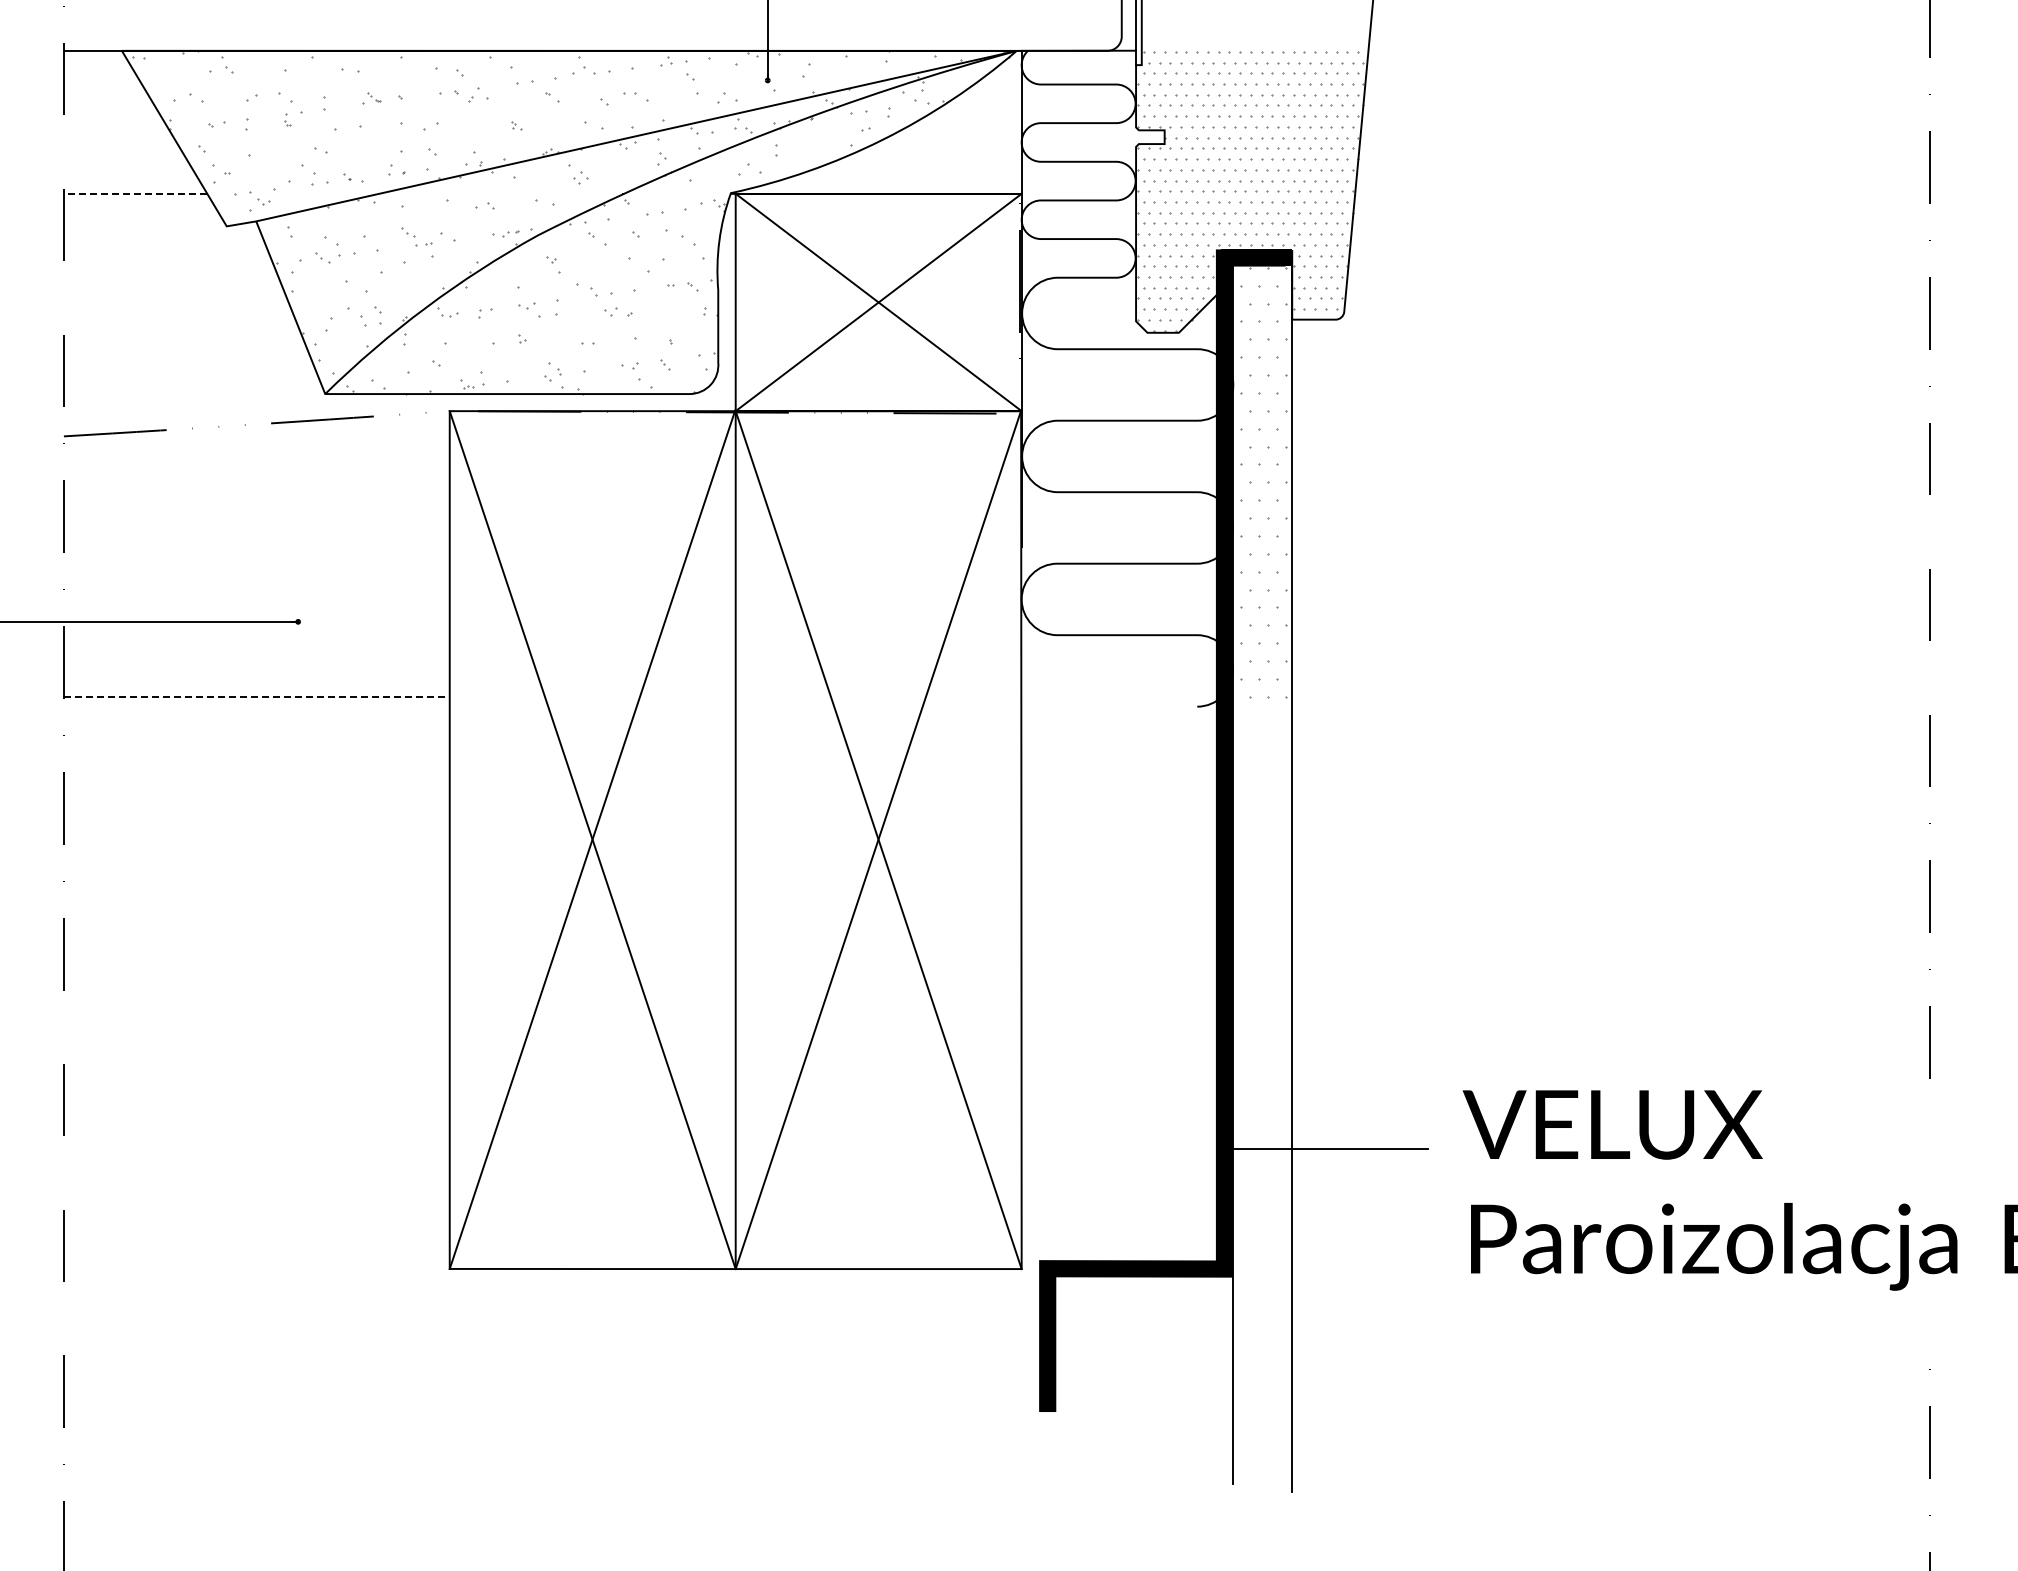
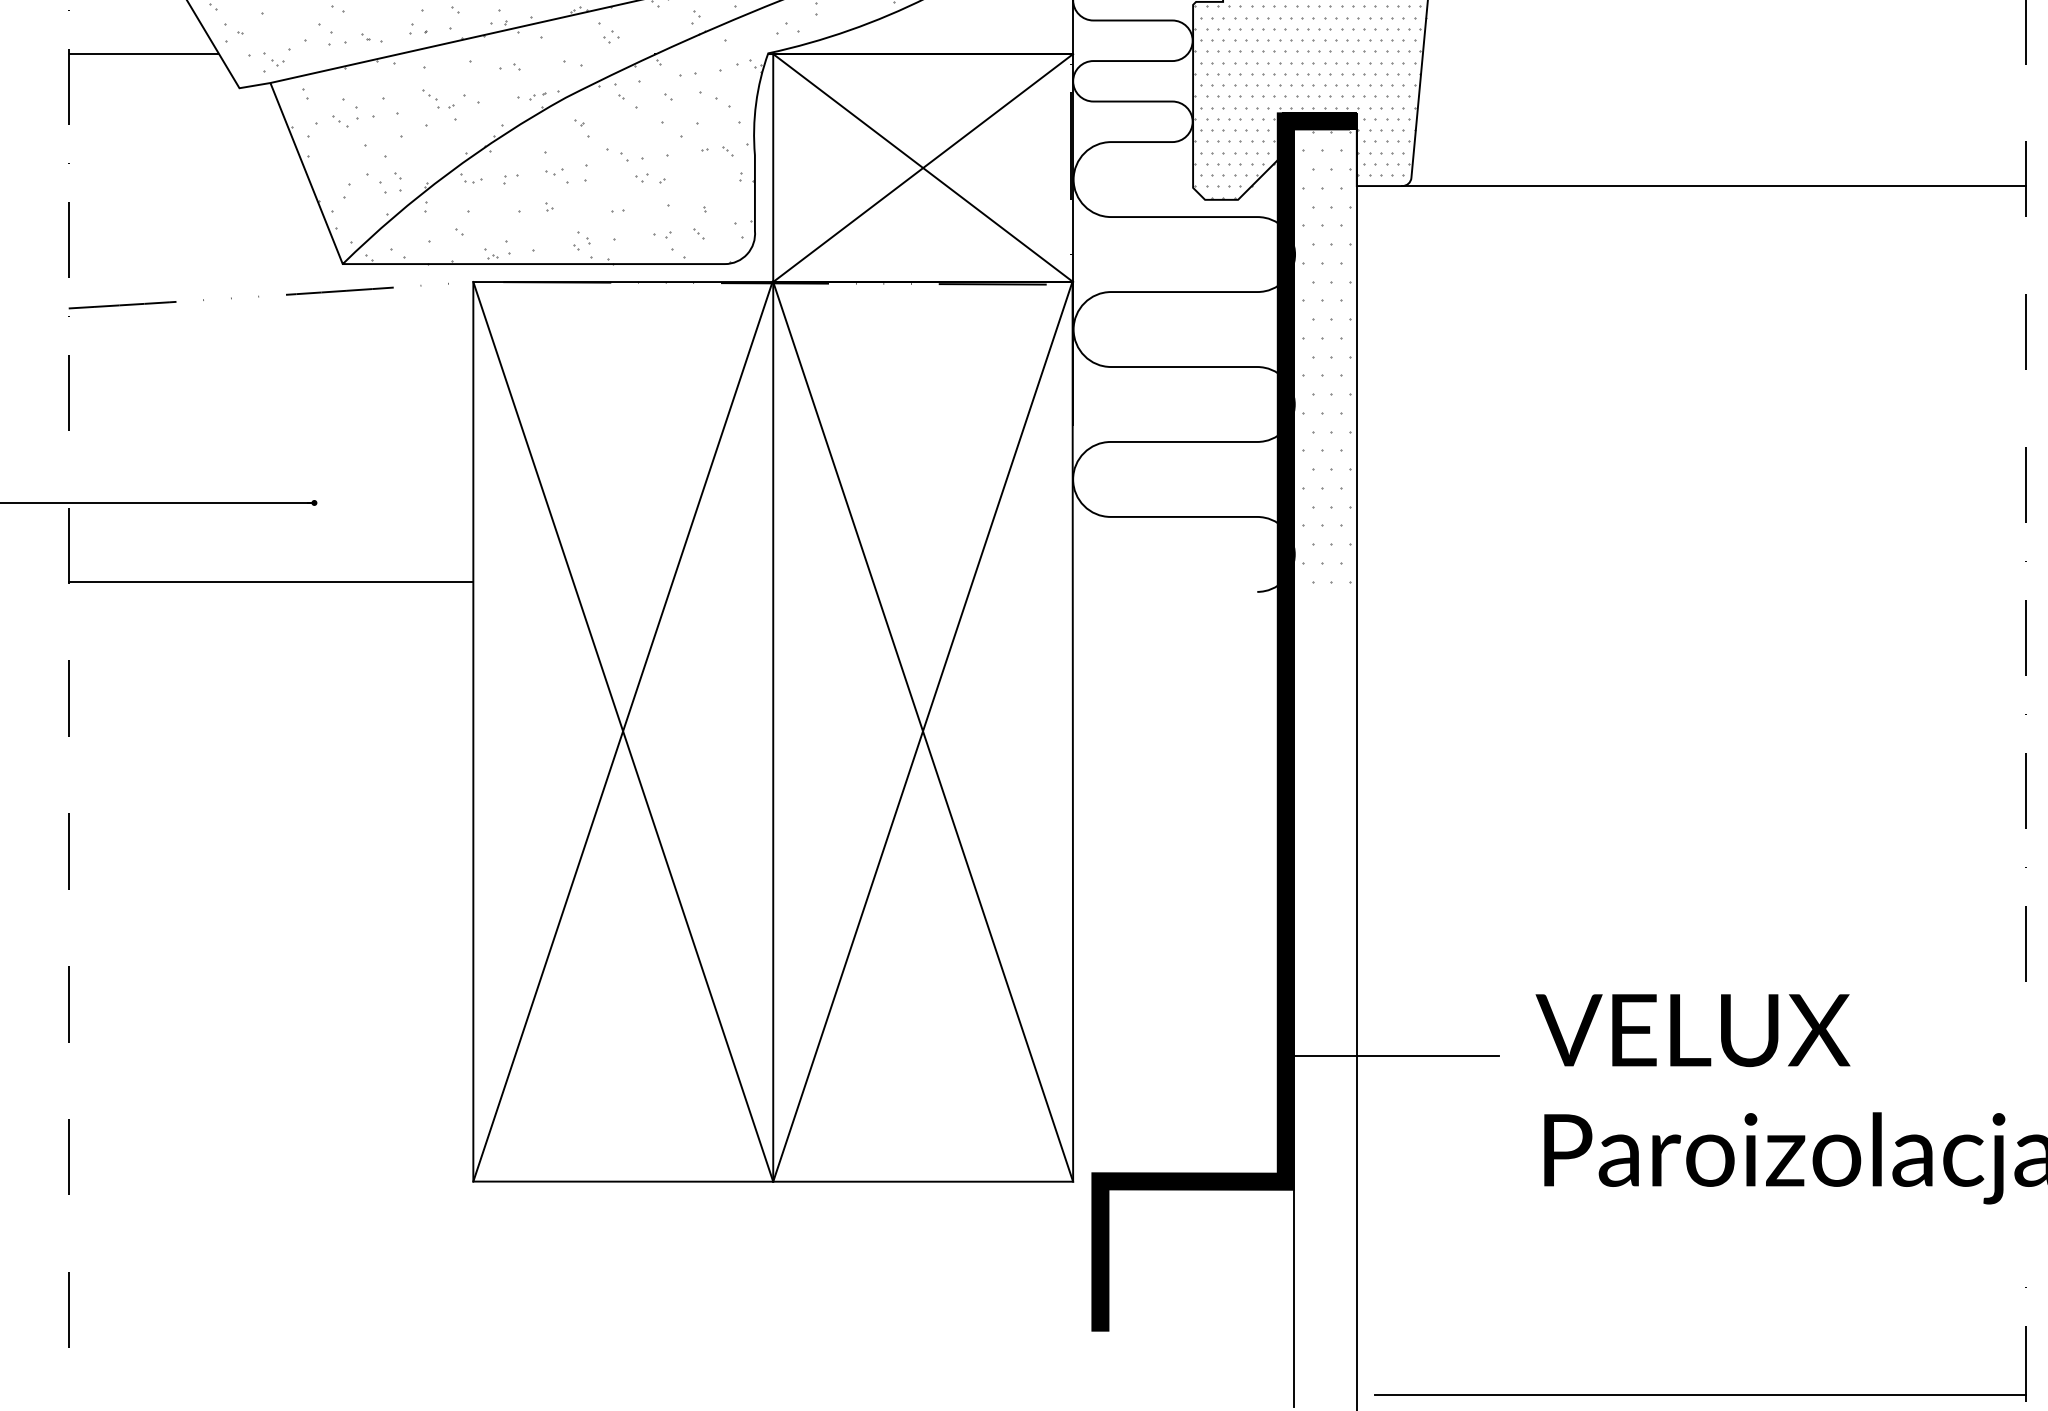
line: (135, 193) -> (143, 53), dashed -> solid
line: (1632, 319) -> (1713, 185), added
line: (256, 697) -> (270, 582), dashed -> solid
line: (1619, 1472) -> (1700, 1395), added

